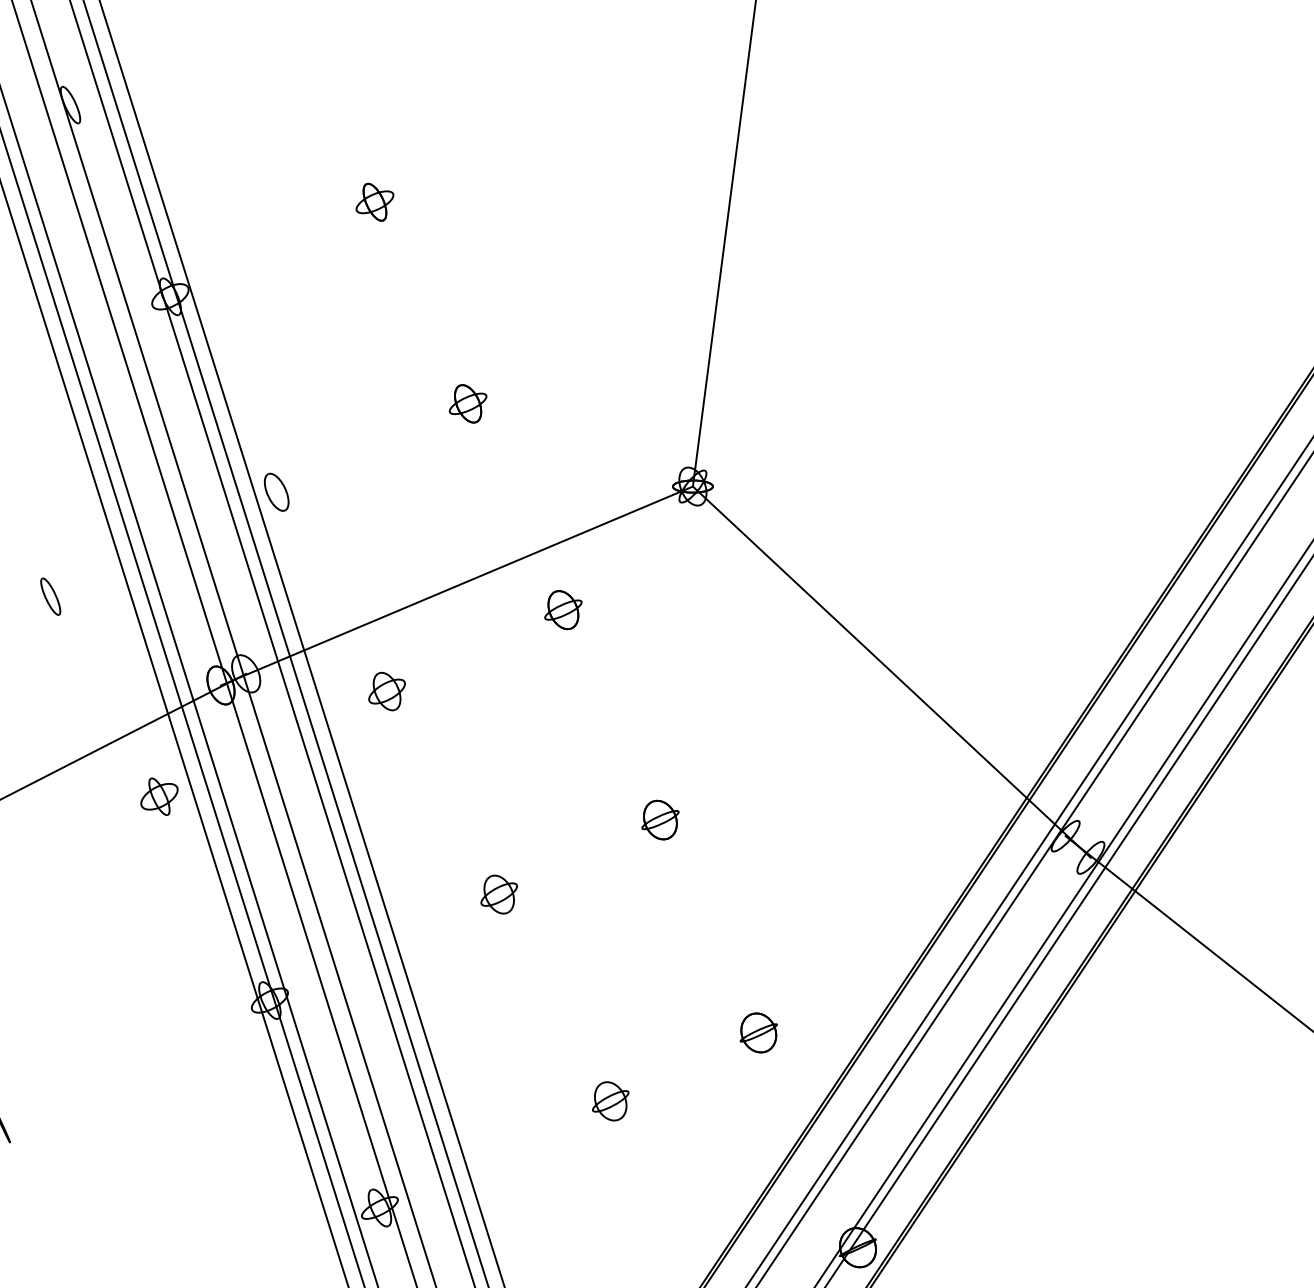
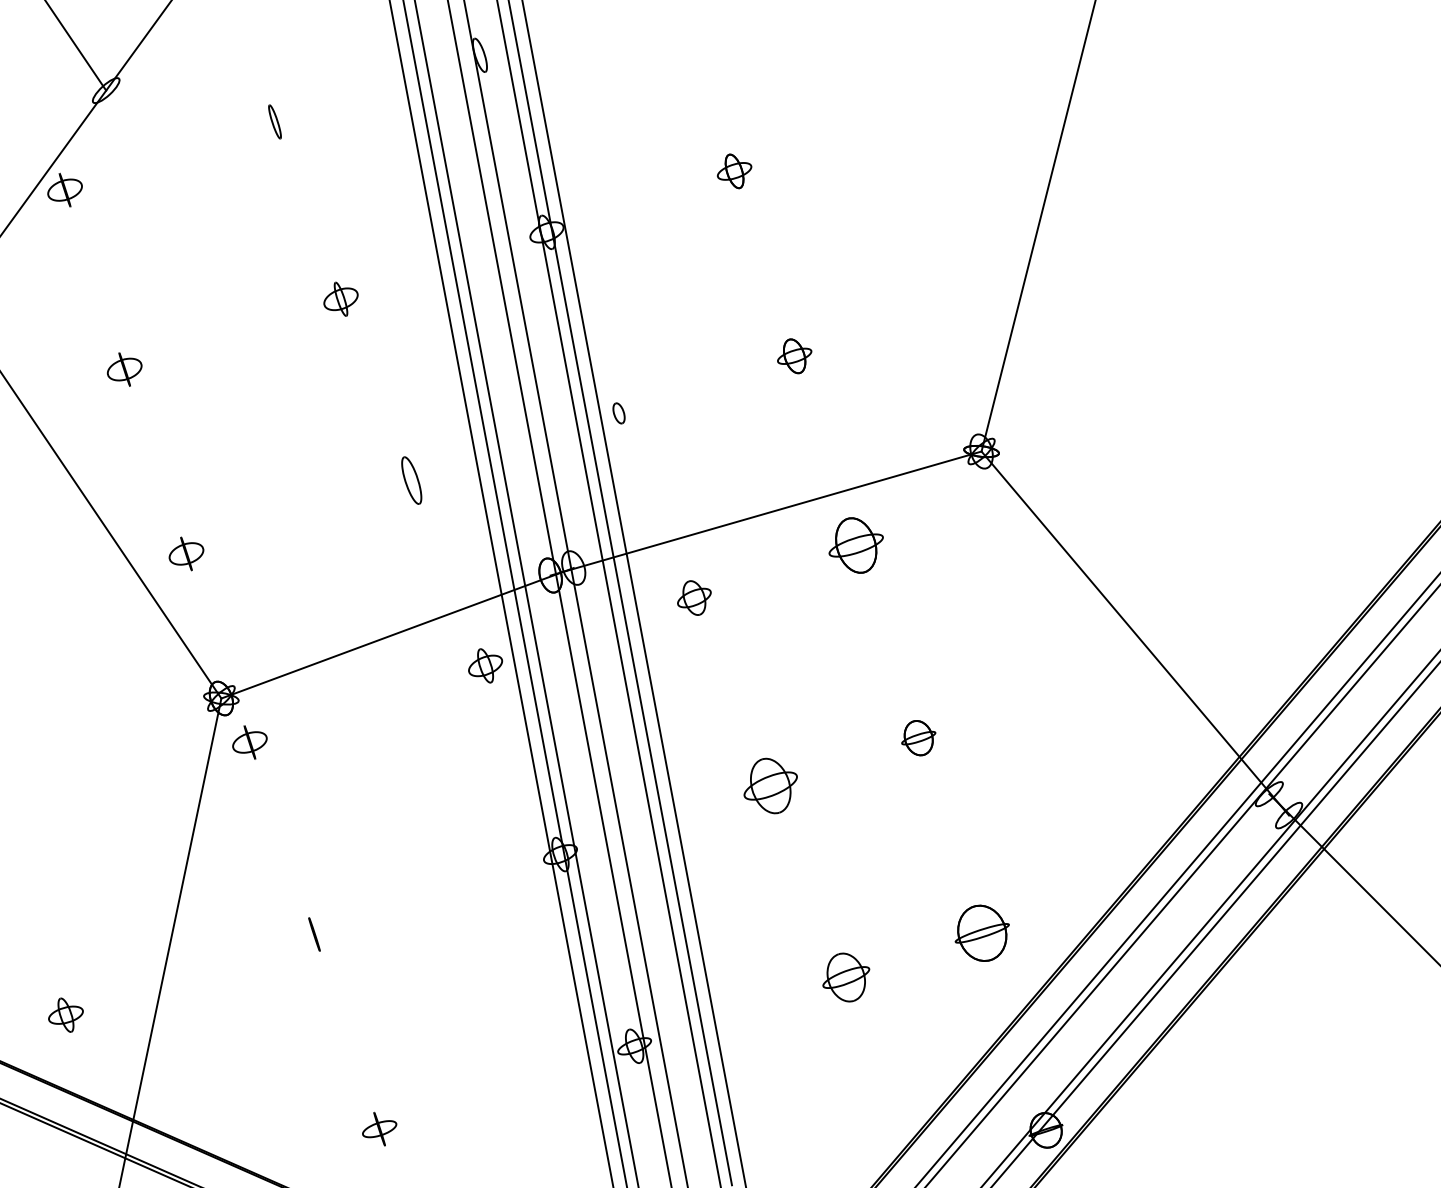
part: (276, 492) -> (618, 413), size x0.6
part: (50, 596) -> (411, 480), size x1.4
part: (562, 610) -> (855, 545), size x1.6
part: (498, 894) -> (770, 786), size x1.6
part: (758, 1033) -> (981, 933), size x1.6
part: (610, 1101) -> (846, 977), size x1.4

